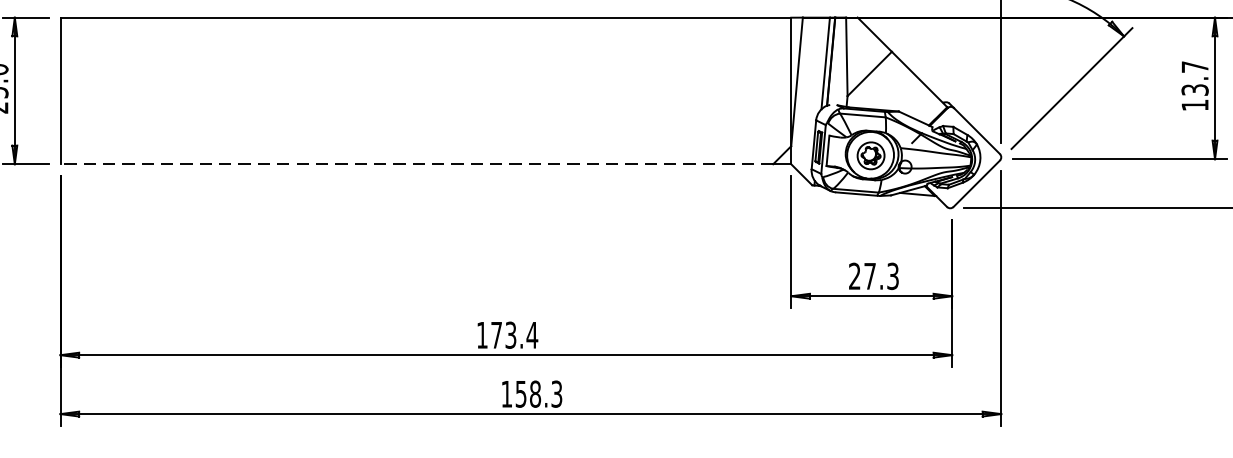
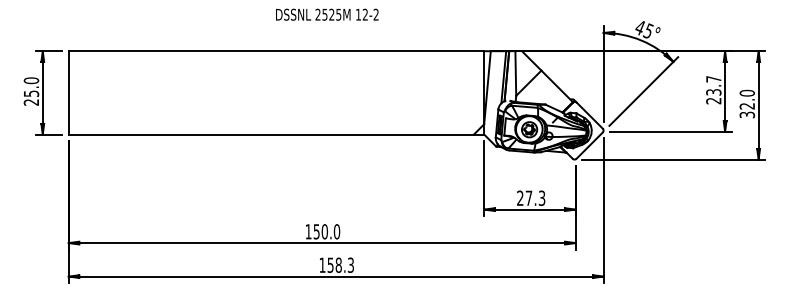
text: (1194, 106) -> (713, 101), 13.7 -> 23.7
line: (417, 164) -> (271, 134), dashed -> solid
text: (513, 334) -> (326, 231), 173.4 -> 150.0

